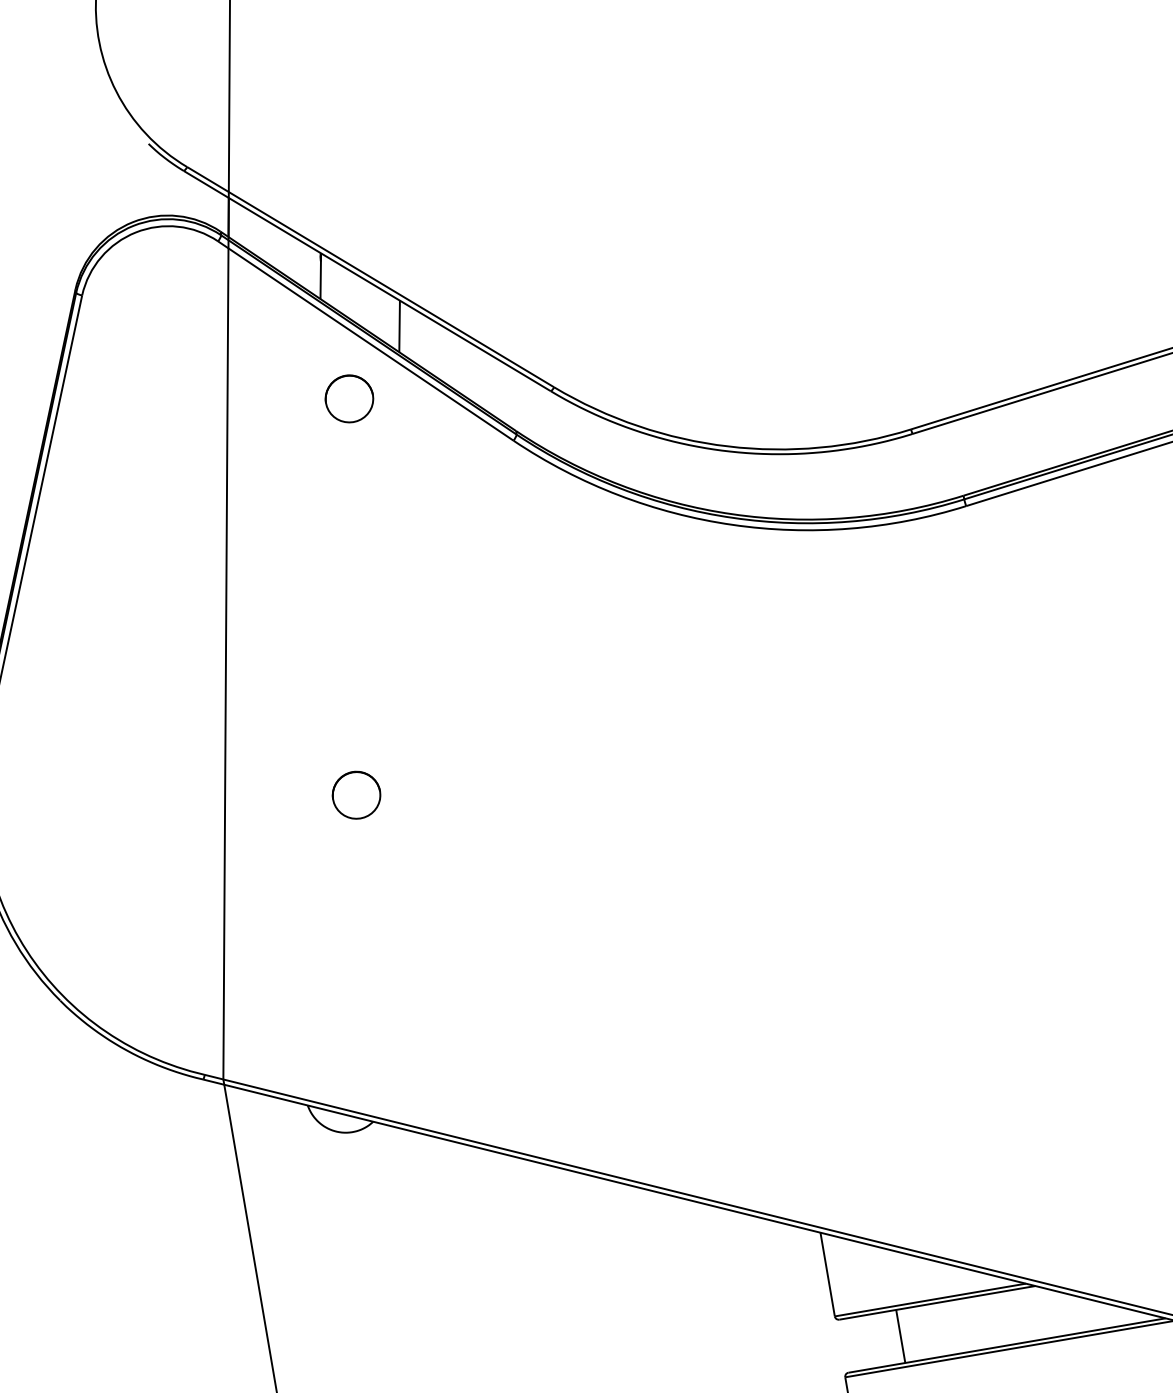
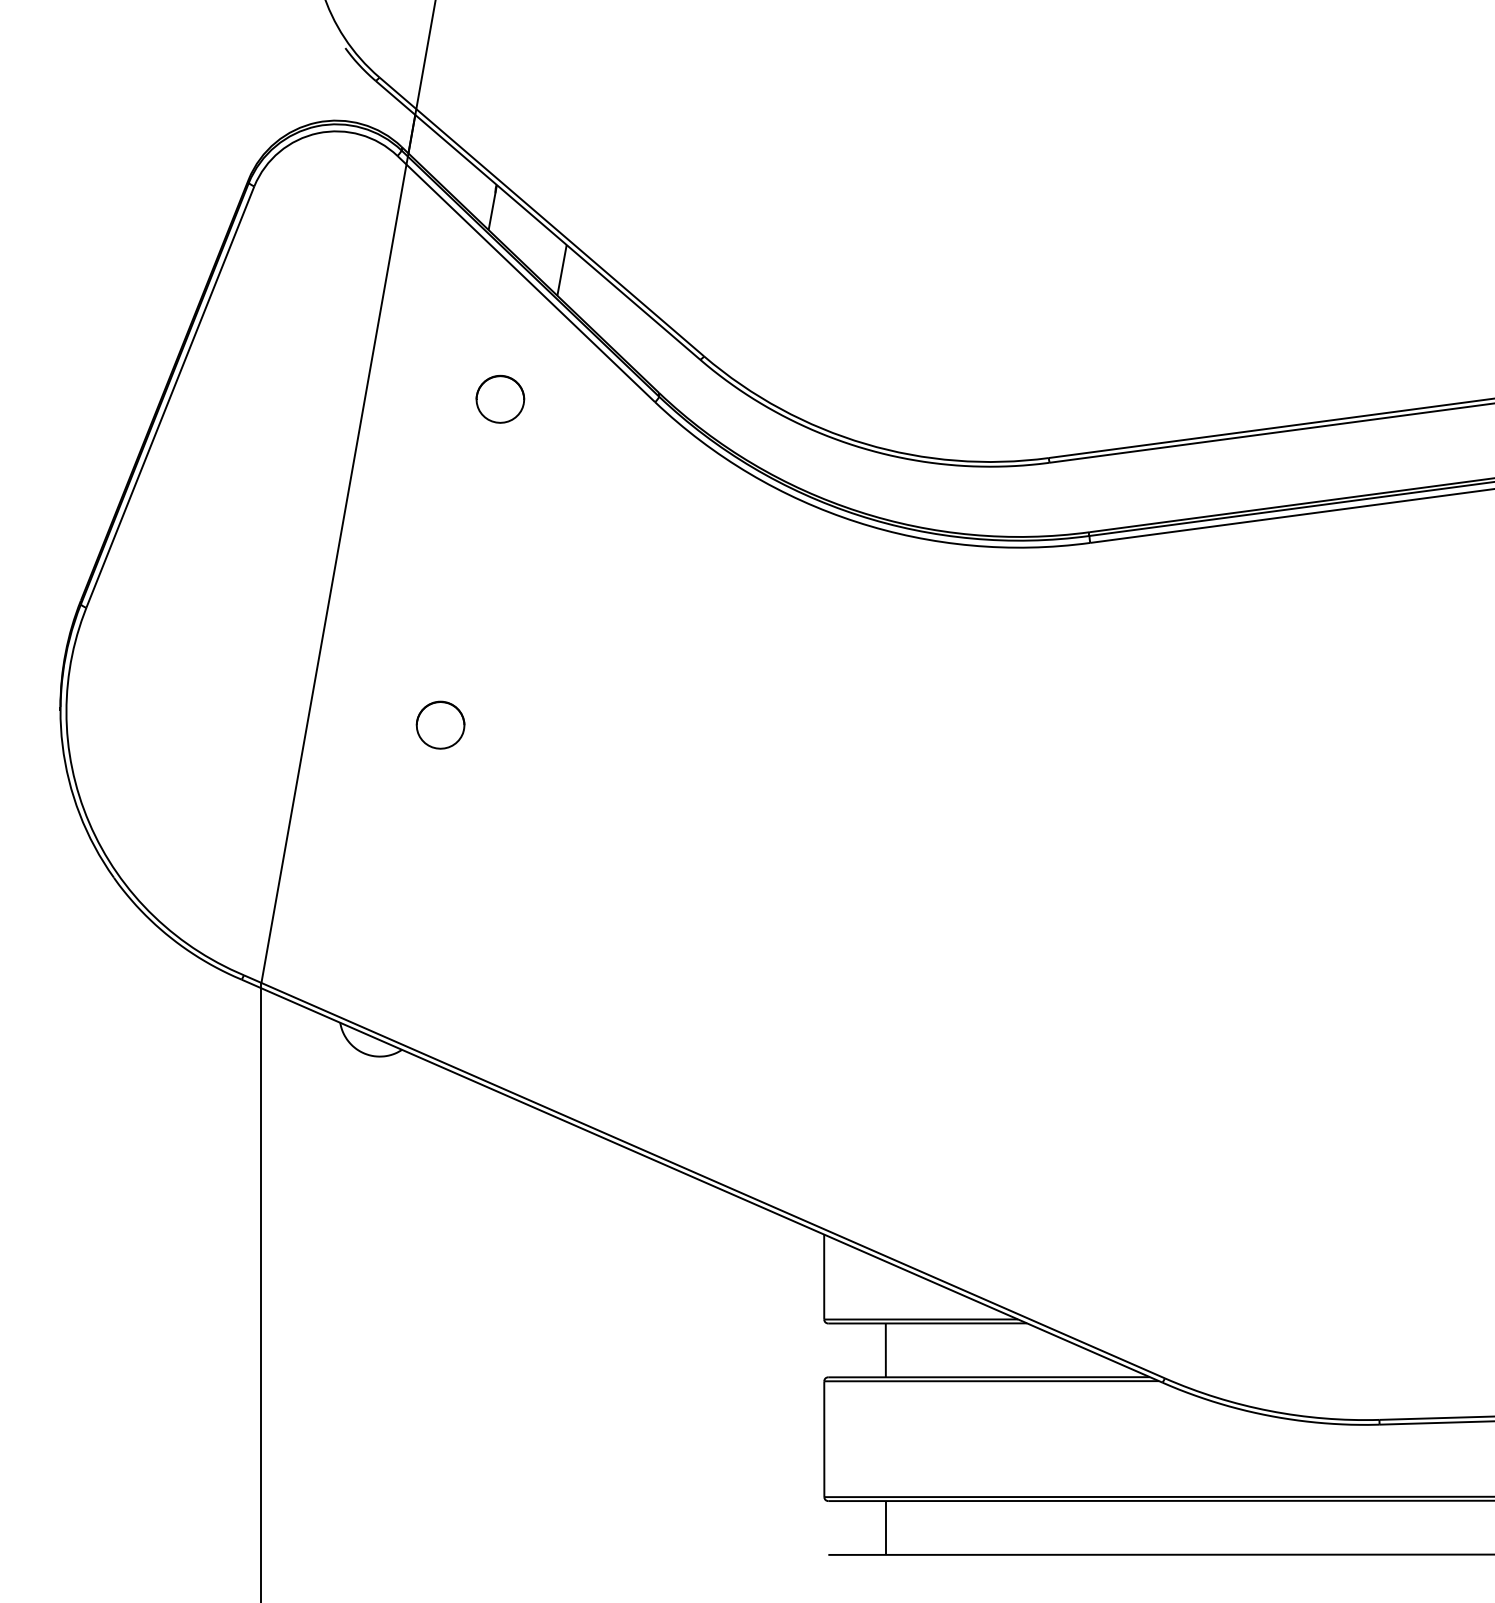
part: (349, 398) -> (500, 398), moved

